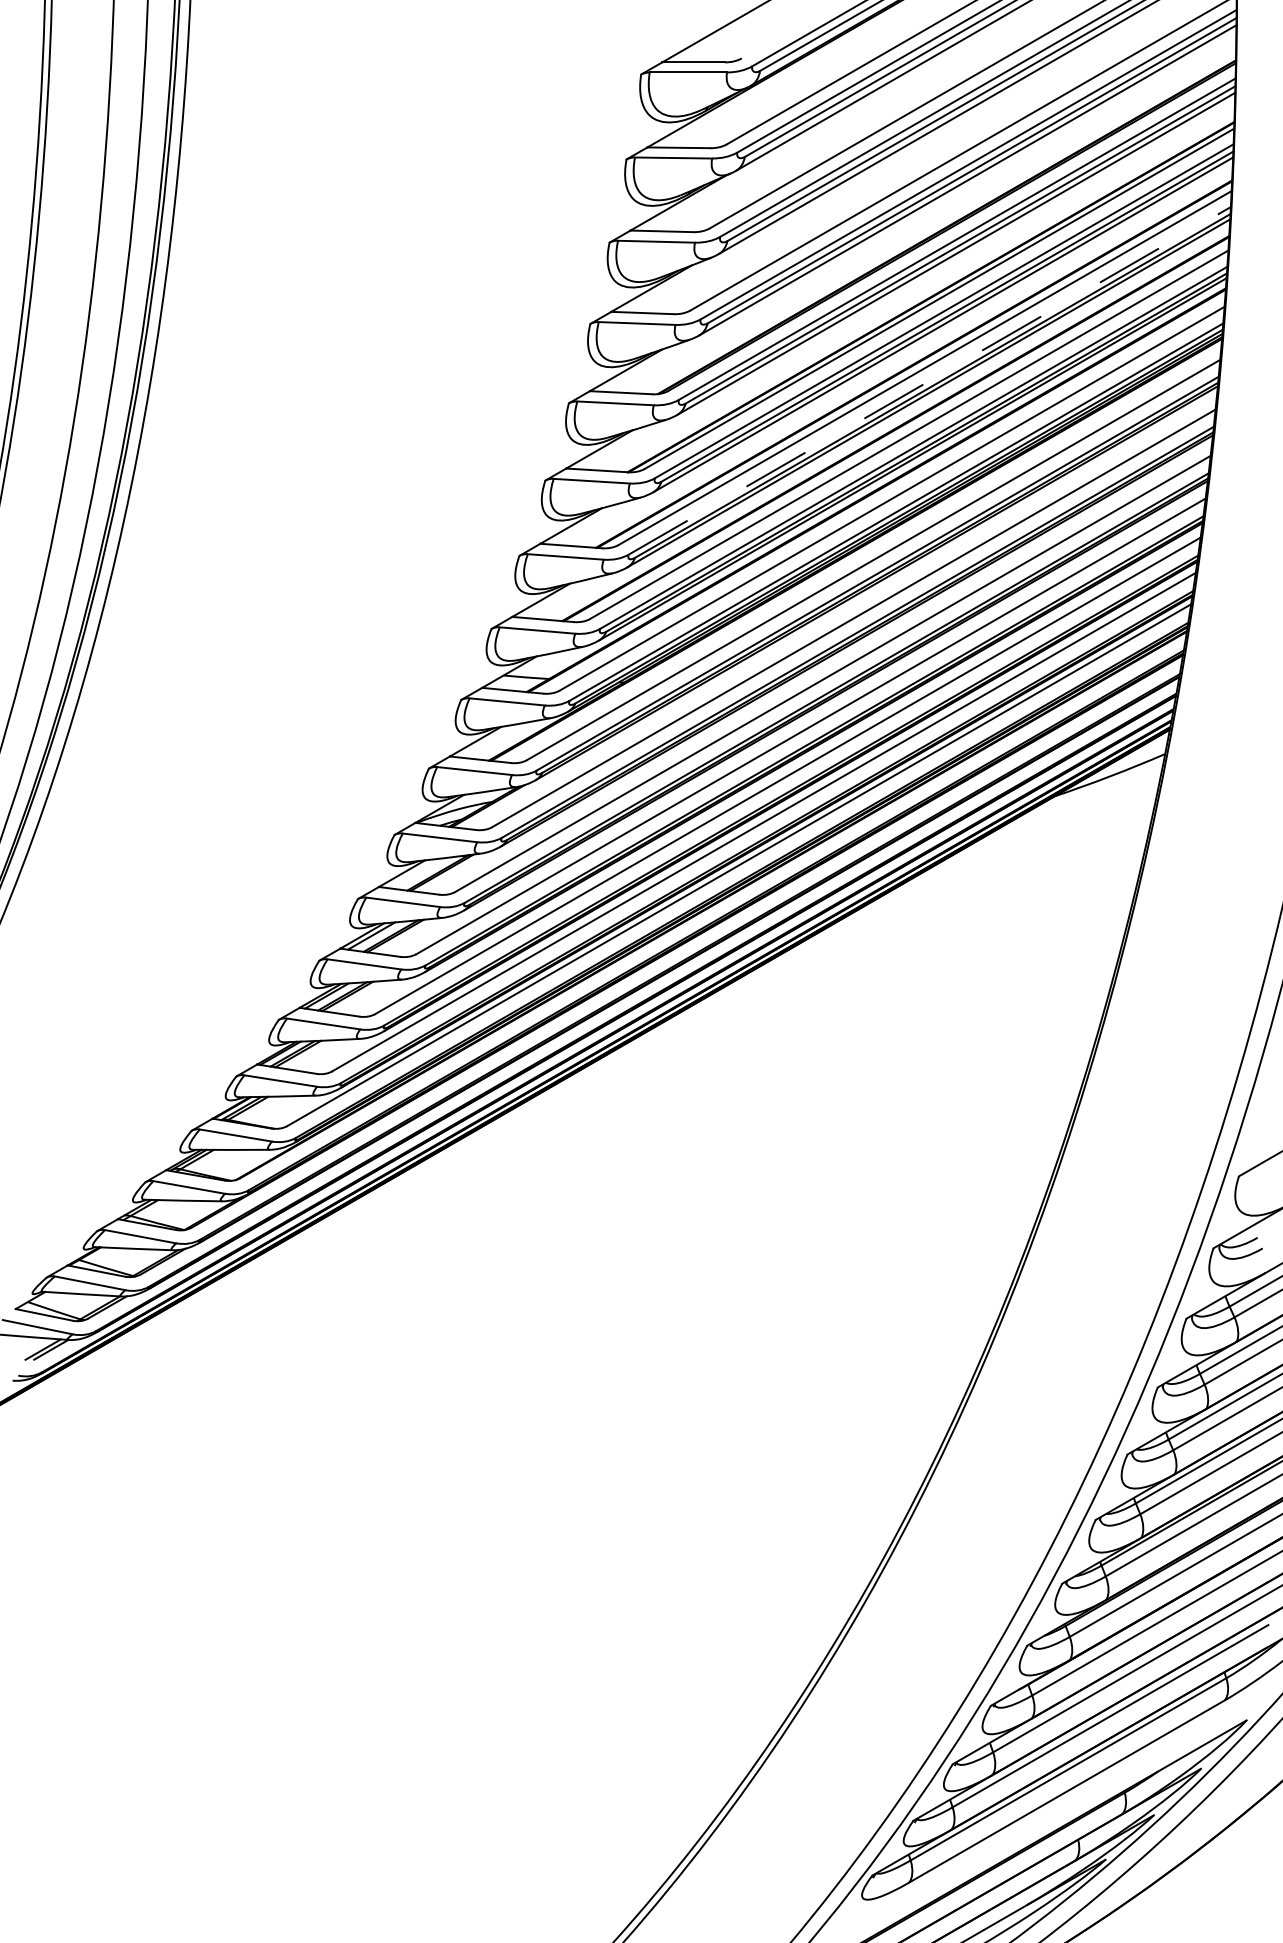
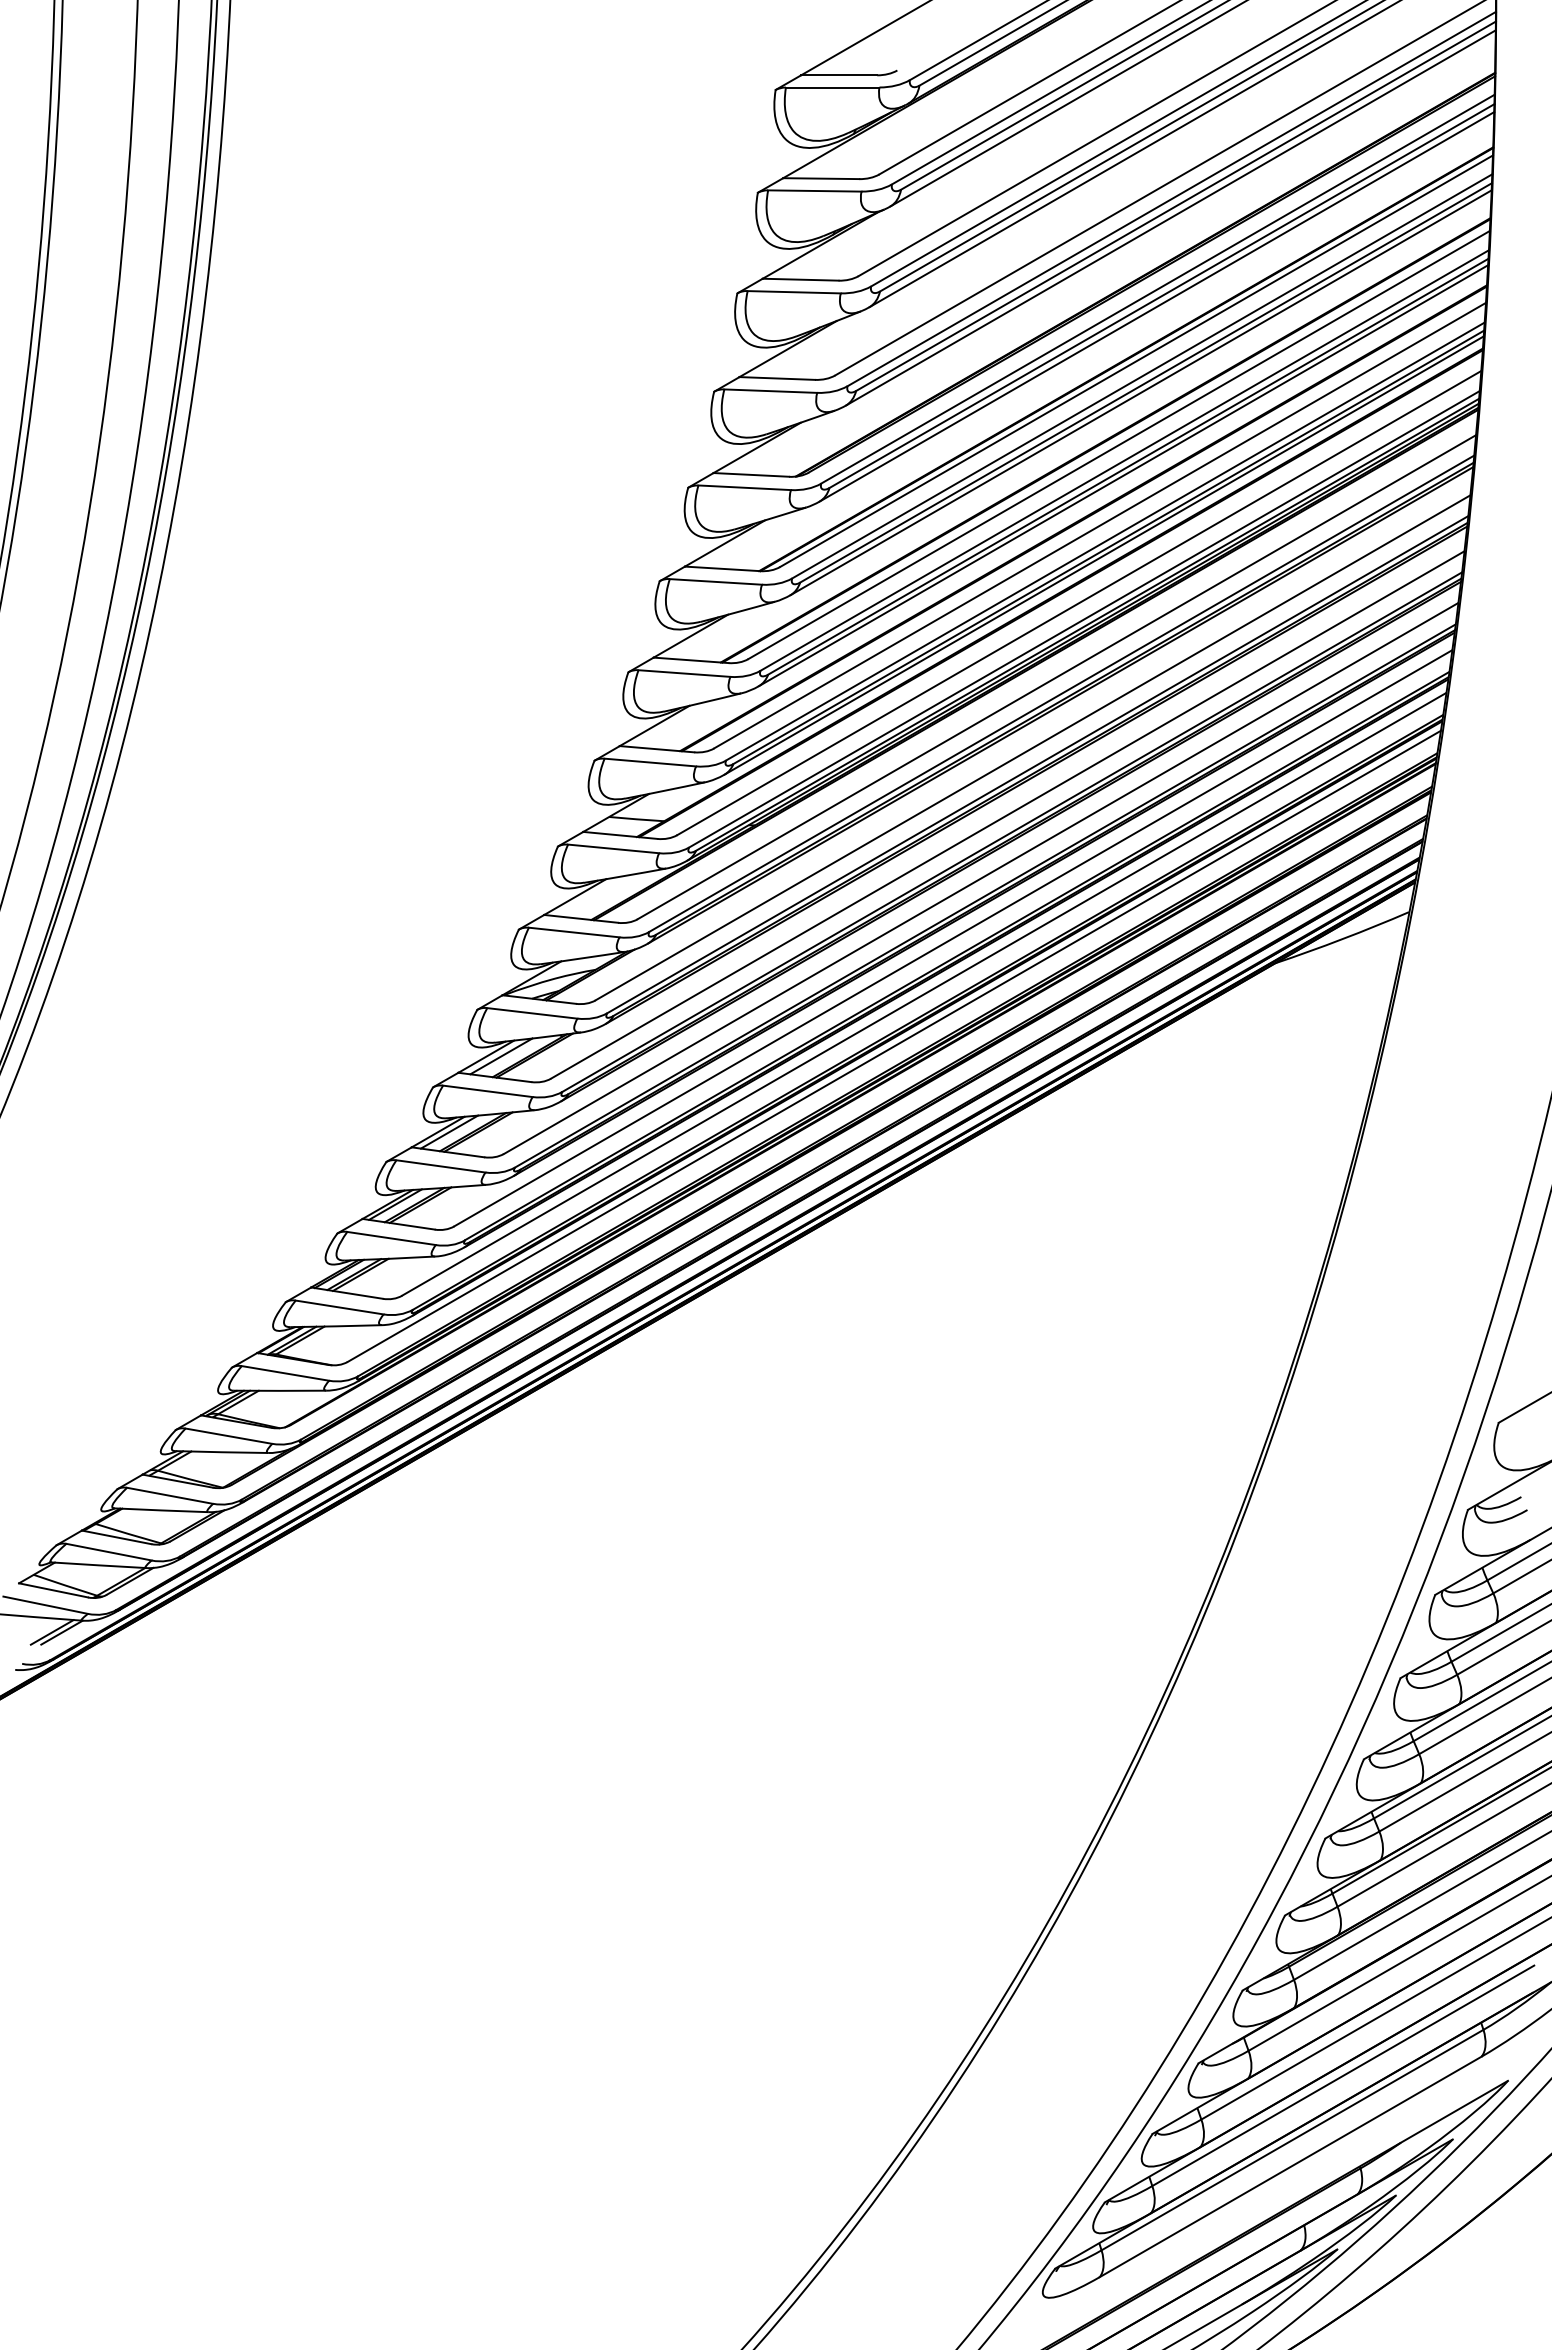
line: (929, 380) -> (1124, 460), dashed -> solid
line: (414, 873) -> (501, 1056), added

